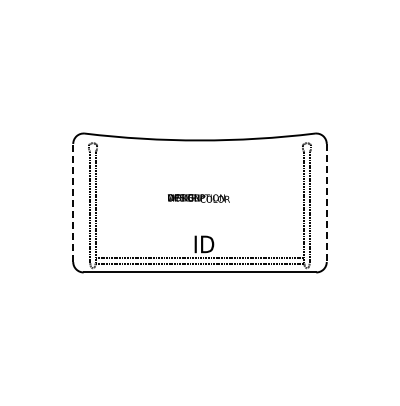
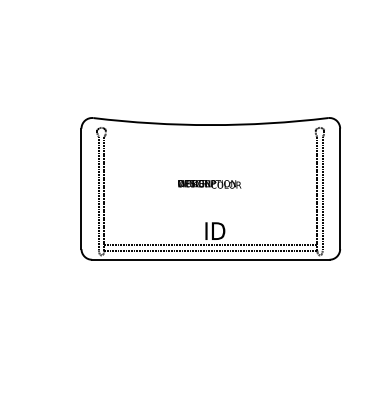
line: (73, 202) -> (81, 188), dashed -> solid
line: (326, 203) -> (339, 189), dashed -> solid

